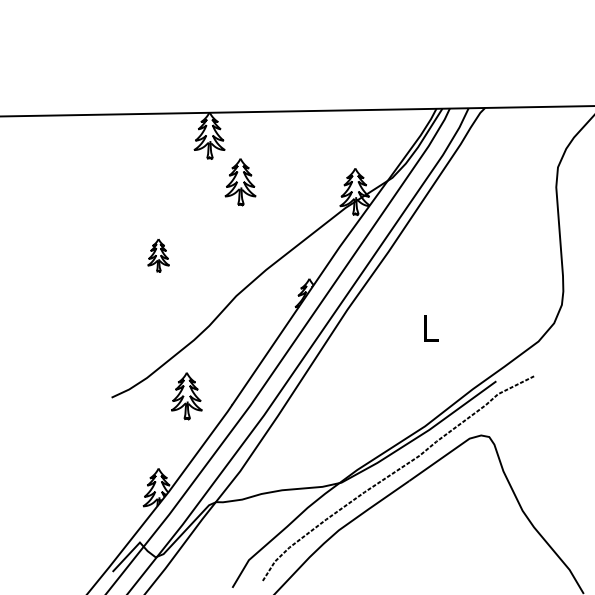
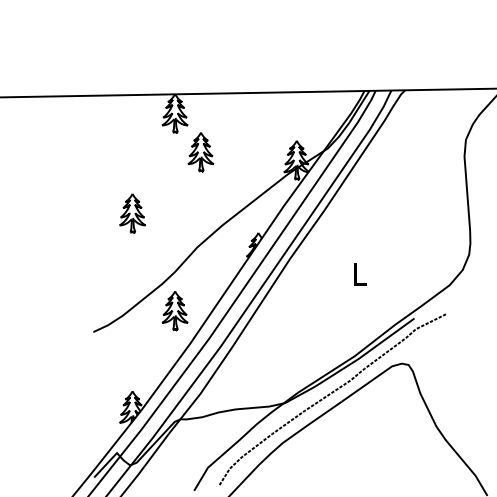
part: (158, 255) -> (132, 213), size x1.43
part: (186, 396) -> (174, 311), moved

